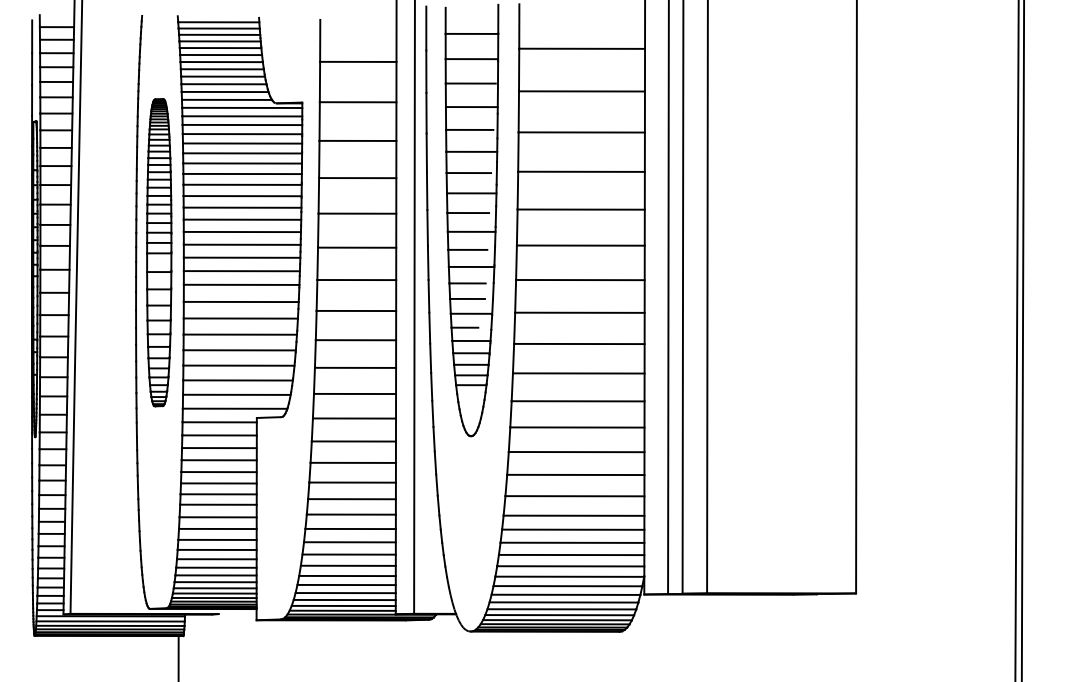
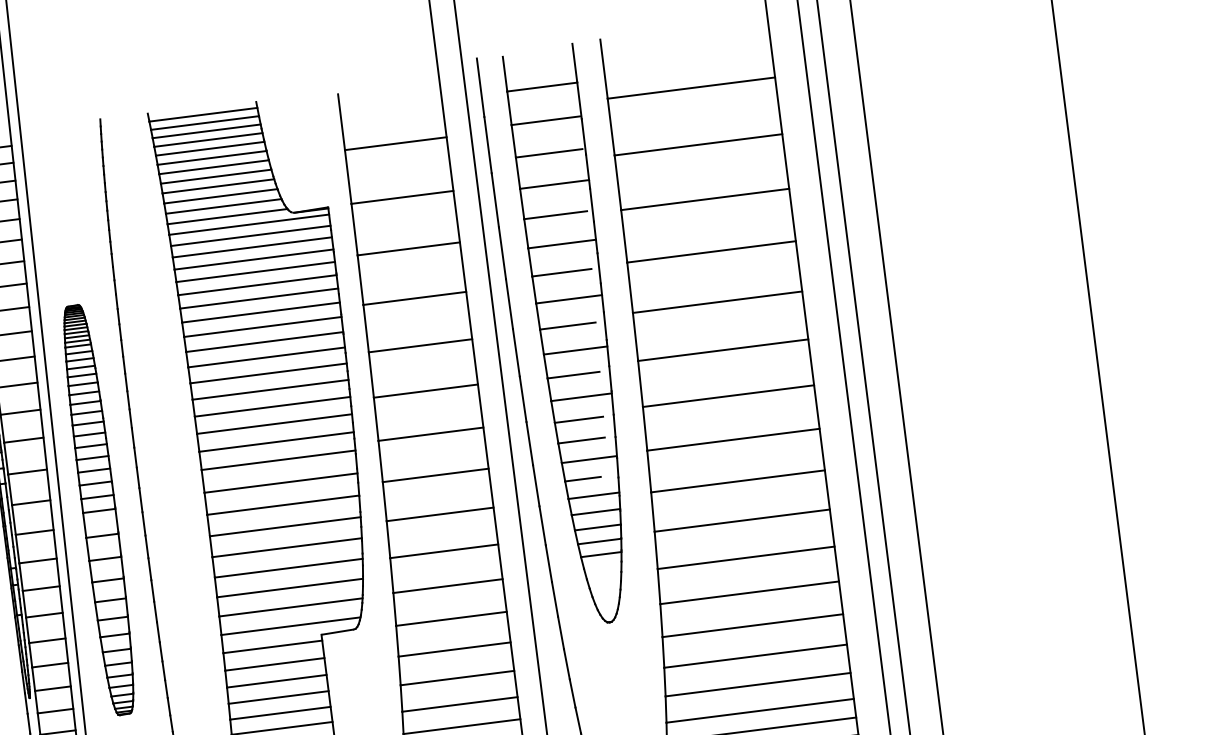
part: (159, 252) -> (99, 509), moved

